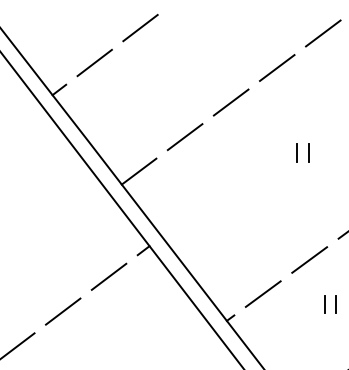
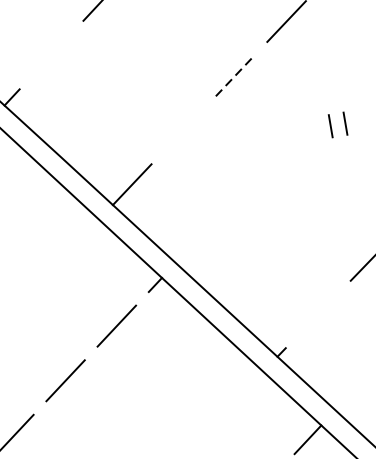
line: (94, 62) -> (51, 54), removed
line: (231, 102) -> (235, 75), solid -> dashed
line: (184, 137) -> (182, 130), removed
line: (262, 293) -> (317, 313), removed

